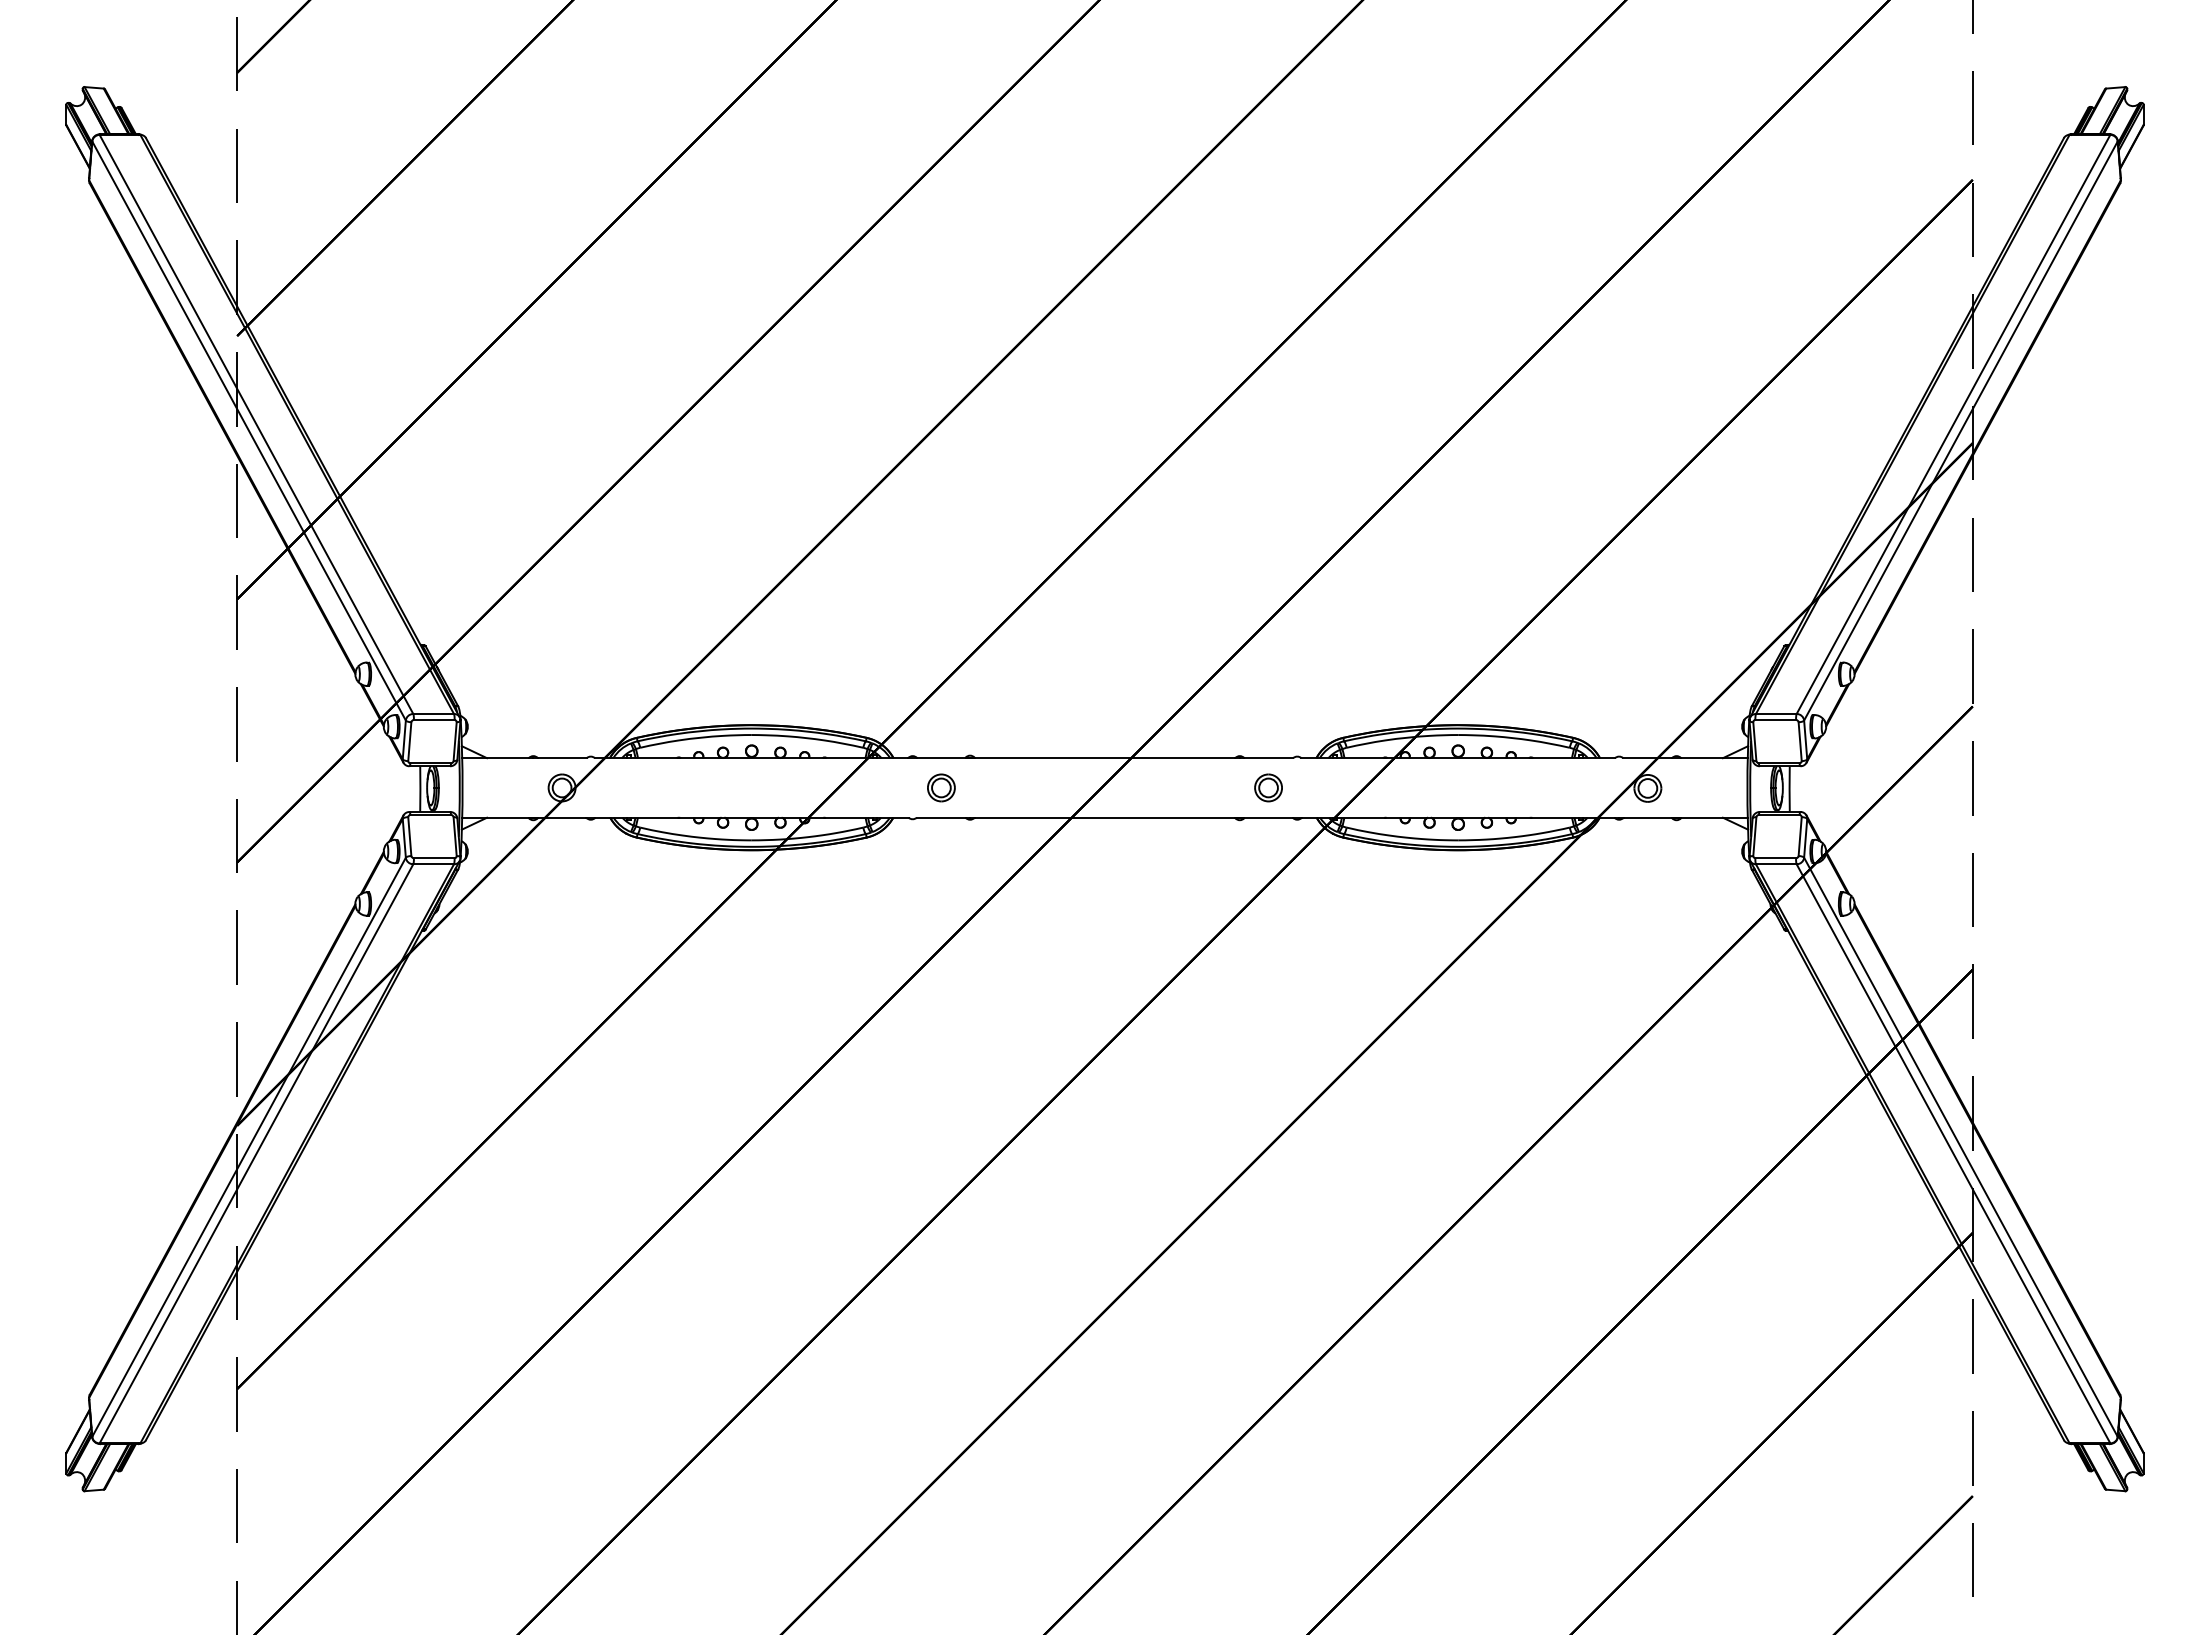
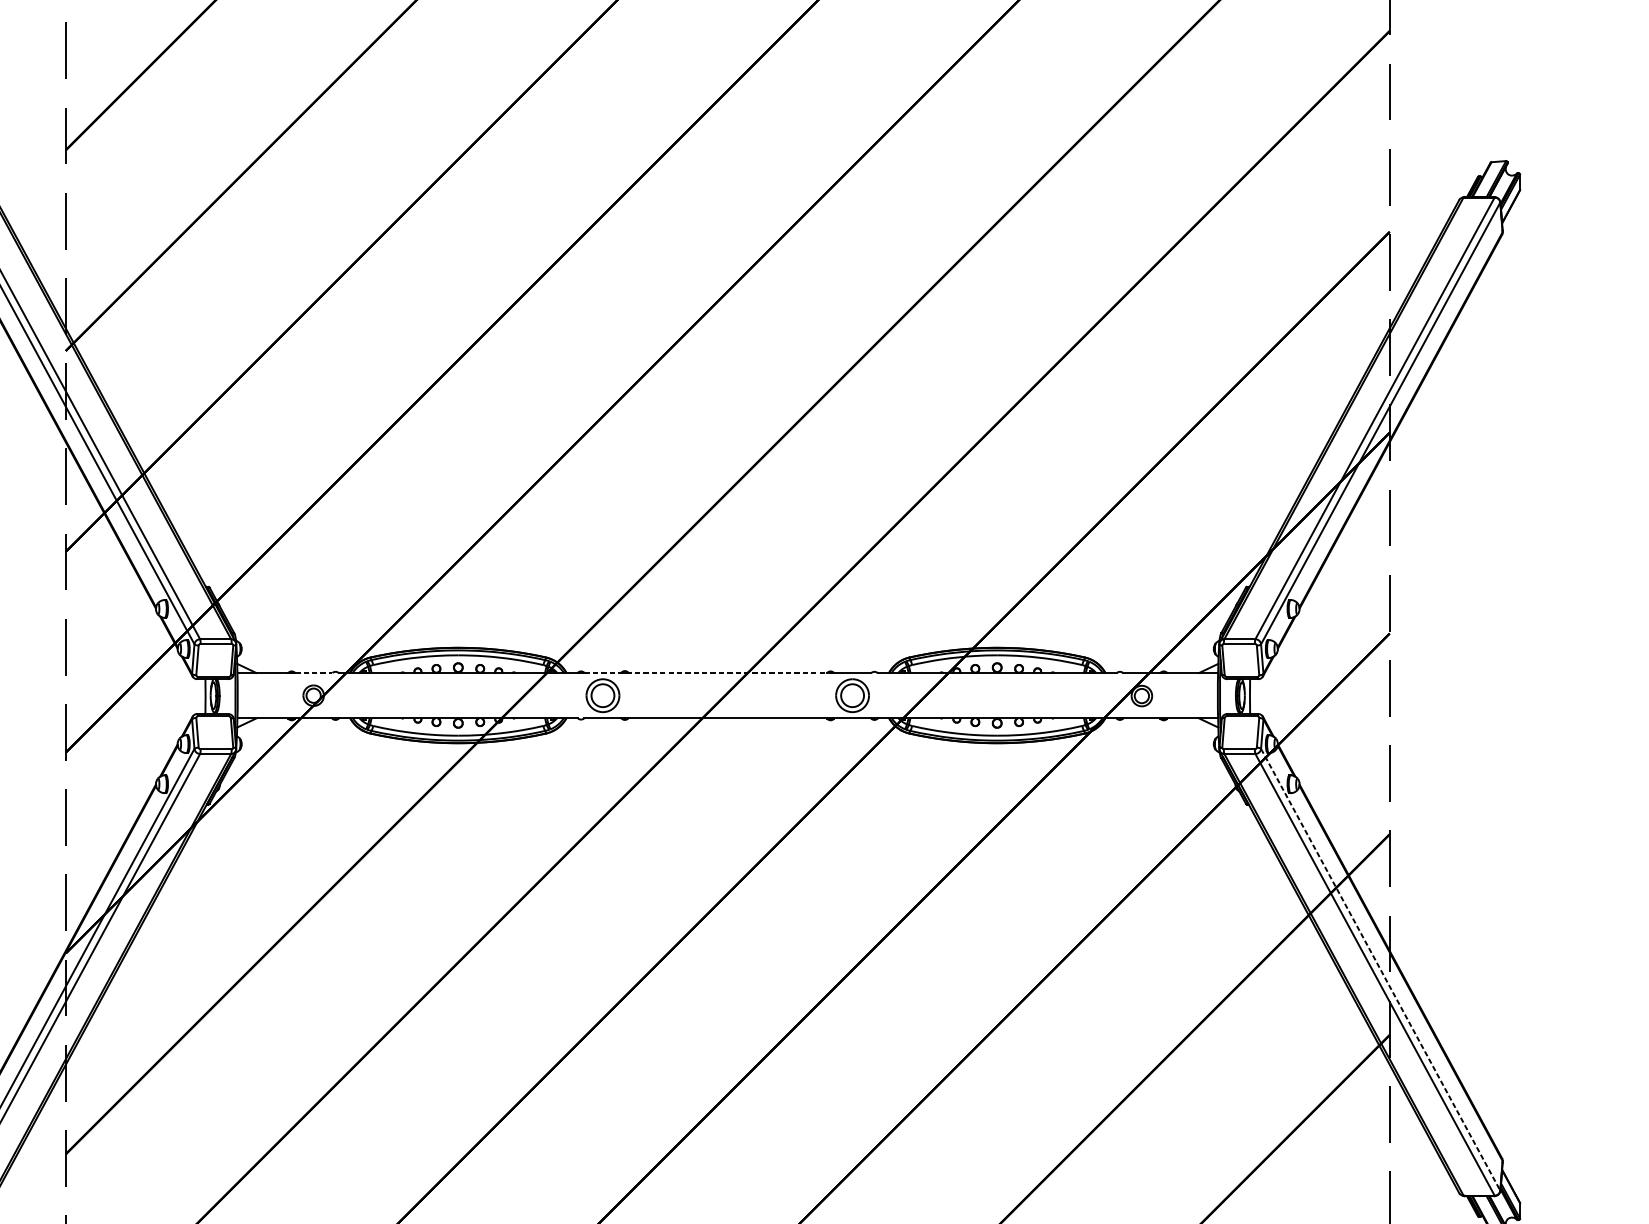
line: (562, 758) -> (313, 673), solid -> dashed
line: (1076, 758) -> (706, 673), solid -> dashed
part: (941, 787) -> (603, 695), size x1.6
part: (1268, 787) -> (852, 695), size x1.6
line: (1961, 1147) -> (1381, 969), solid -> dashed

